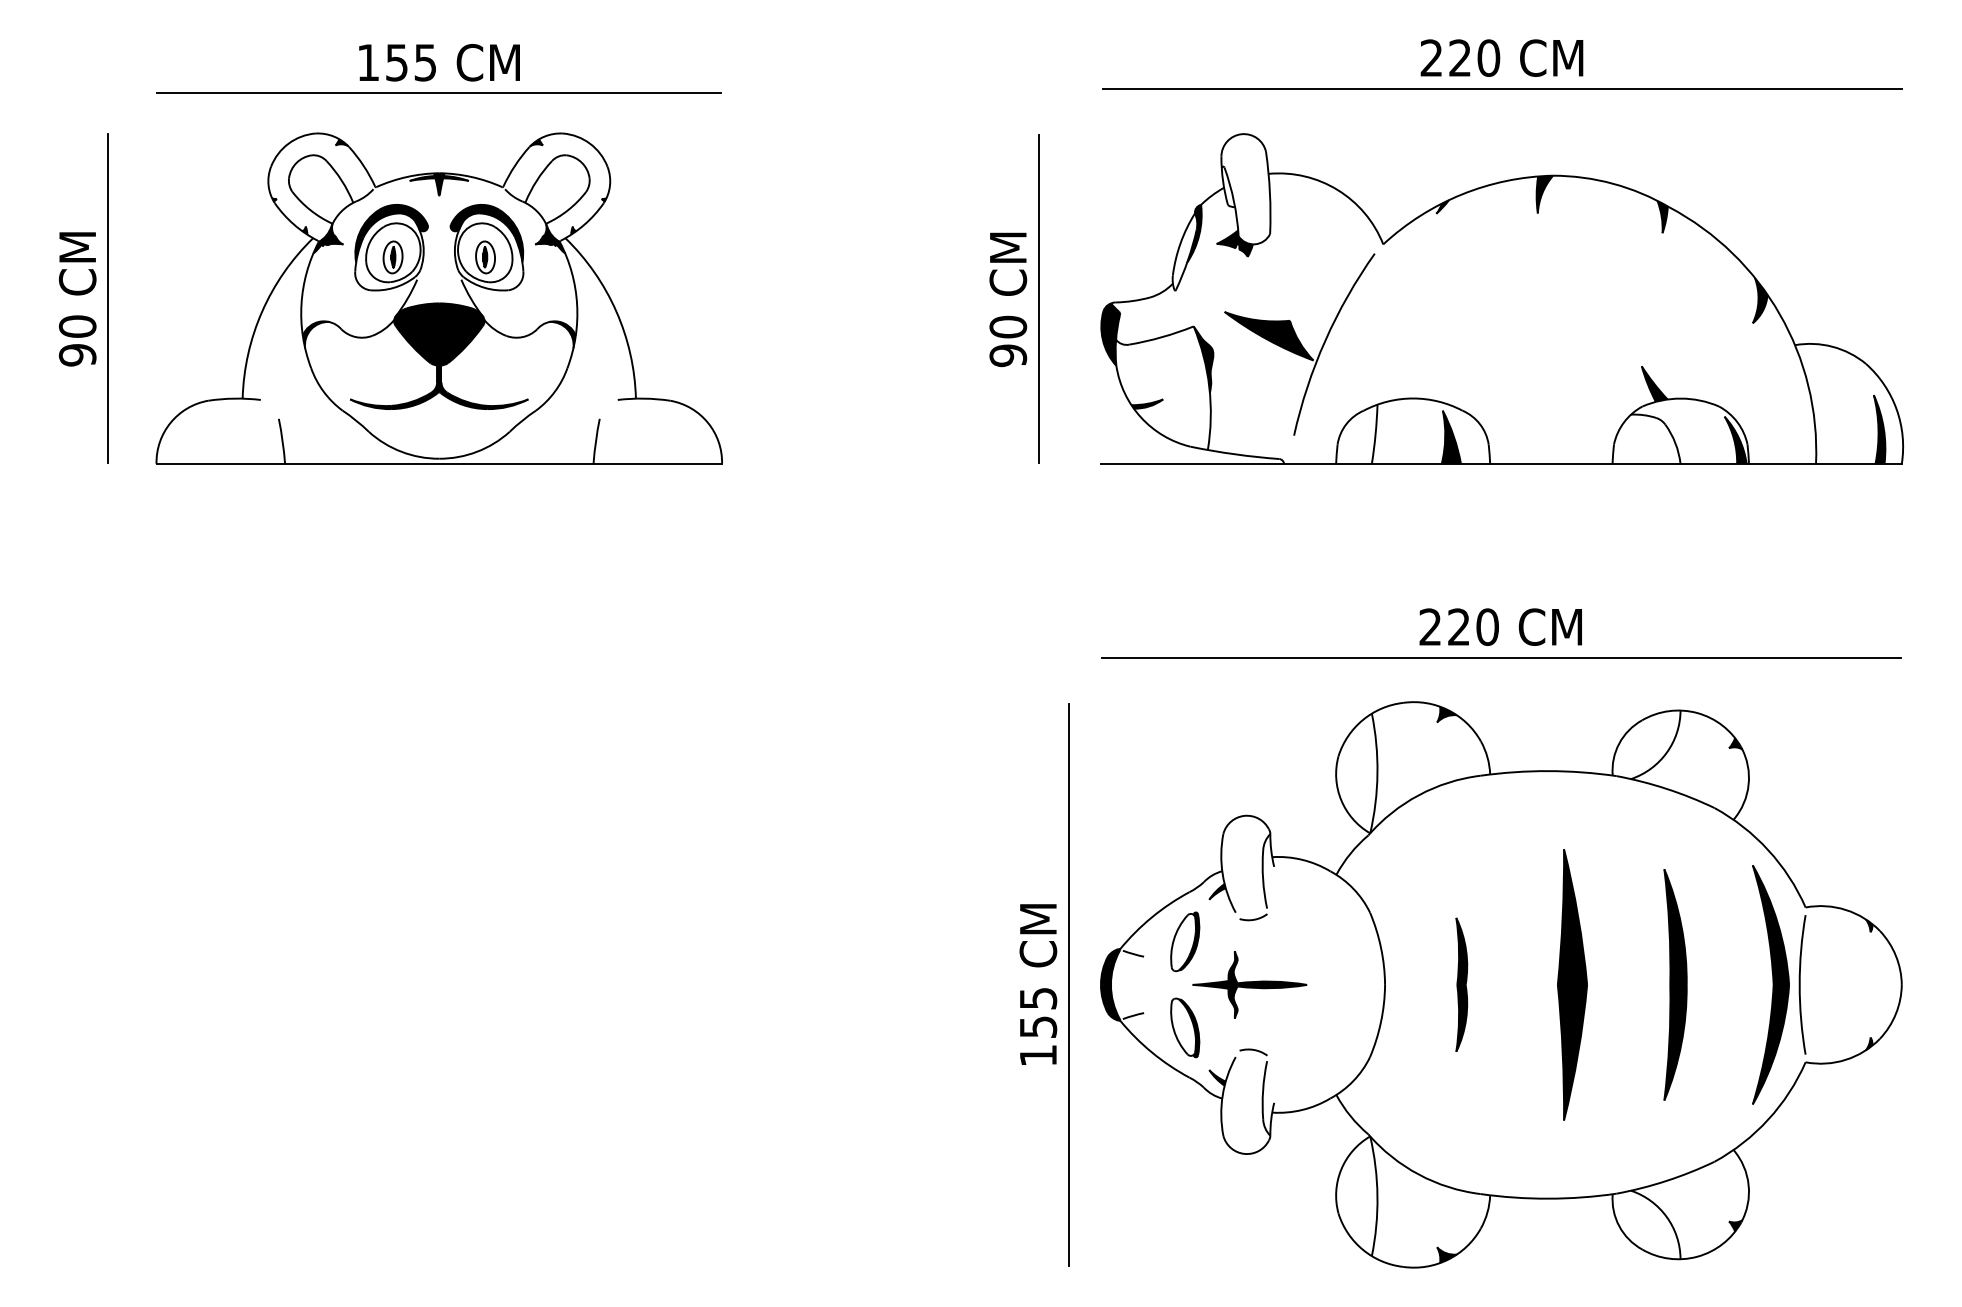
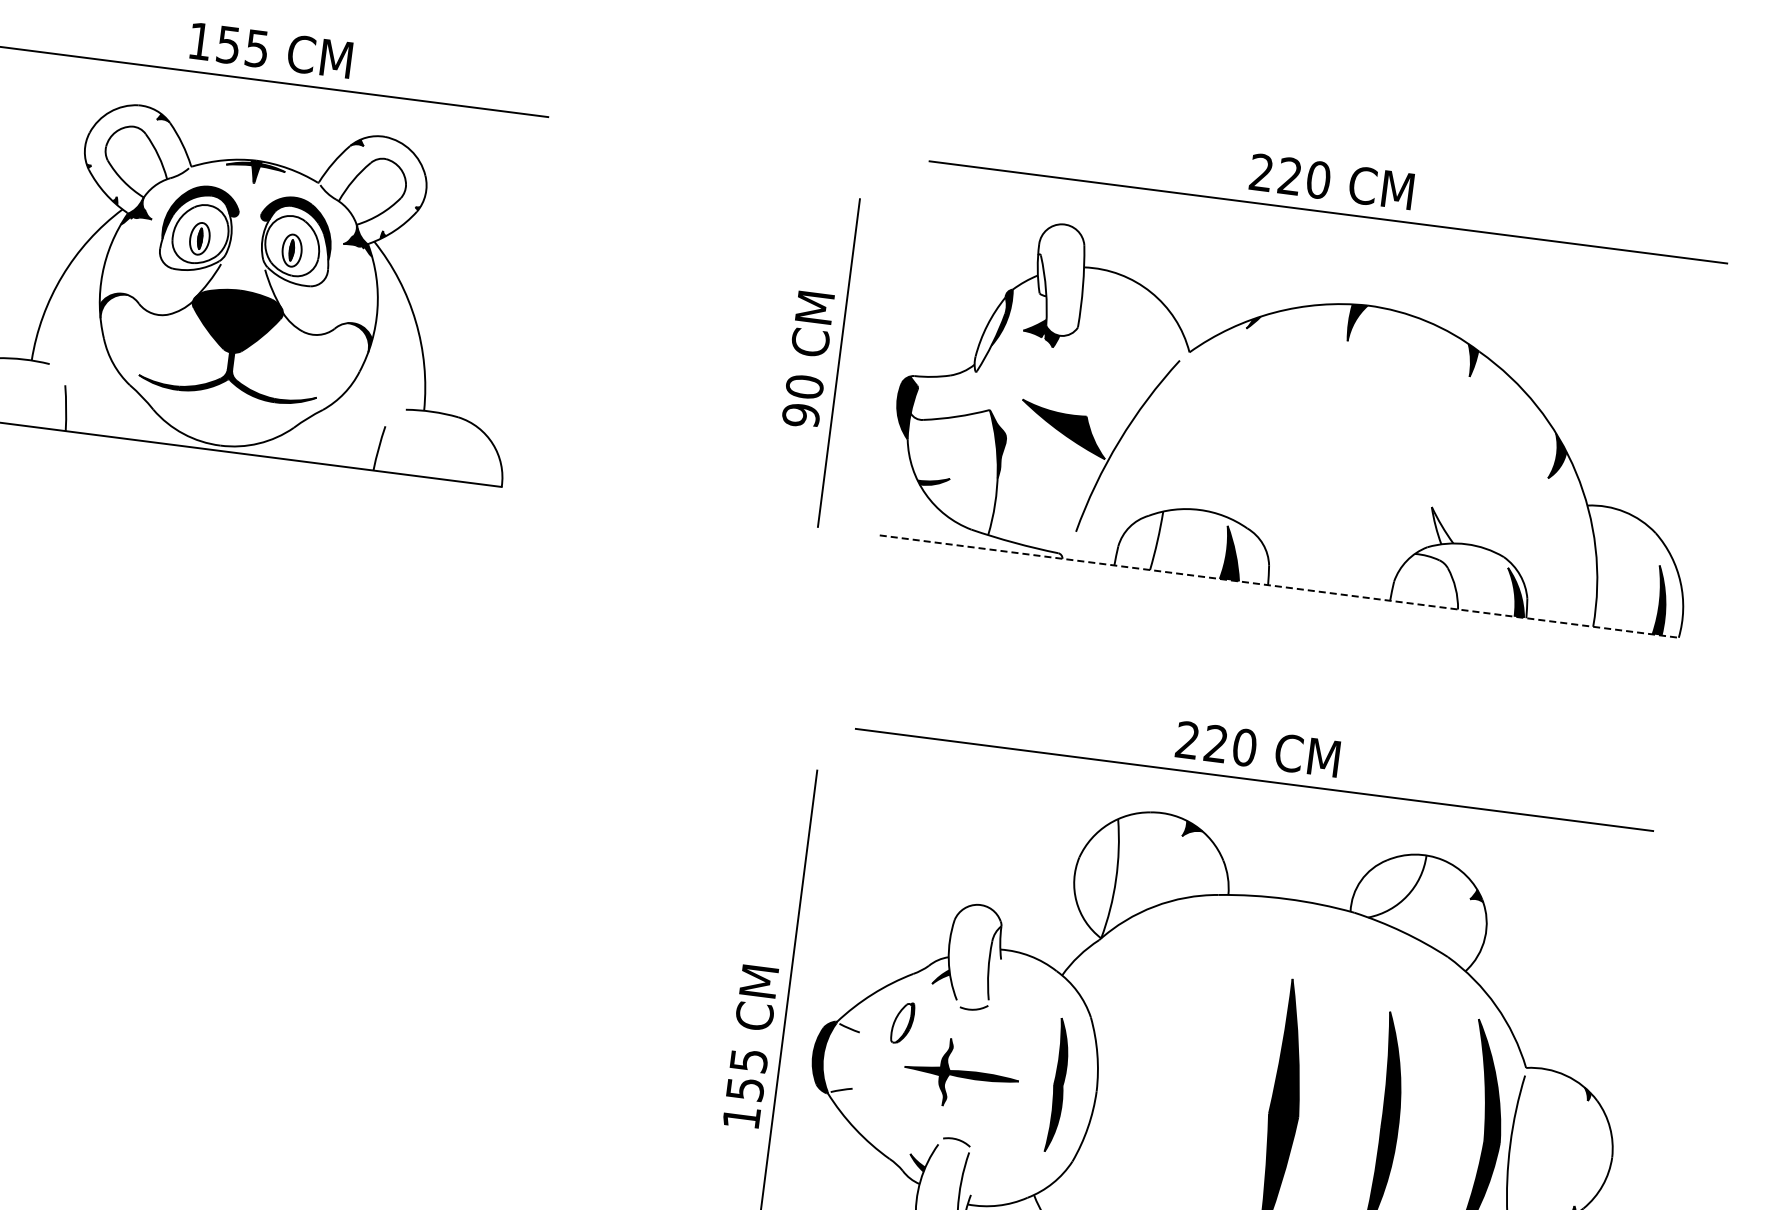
fill: (1654, 383) -> (1442, 525), removed
line: (1501, 464) -> (1279, 587), solid -> dashed
part: (1185, 941) -> (903, 1022), size x0.7
part: (1461, 984) -> (1058, 1085), moved
part: (1185, 1027) -> (892, 1108), removed

